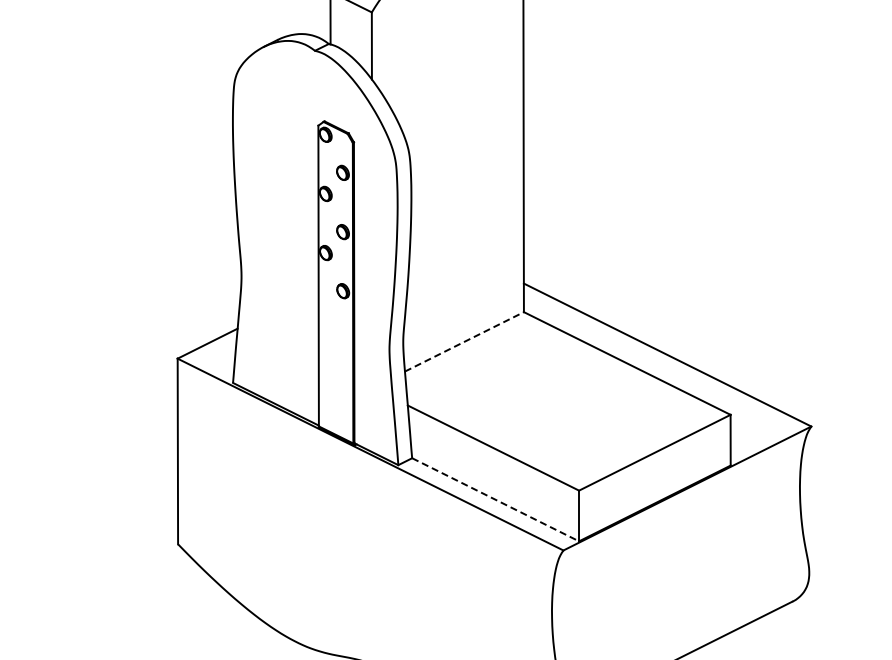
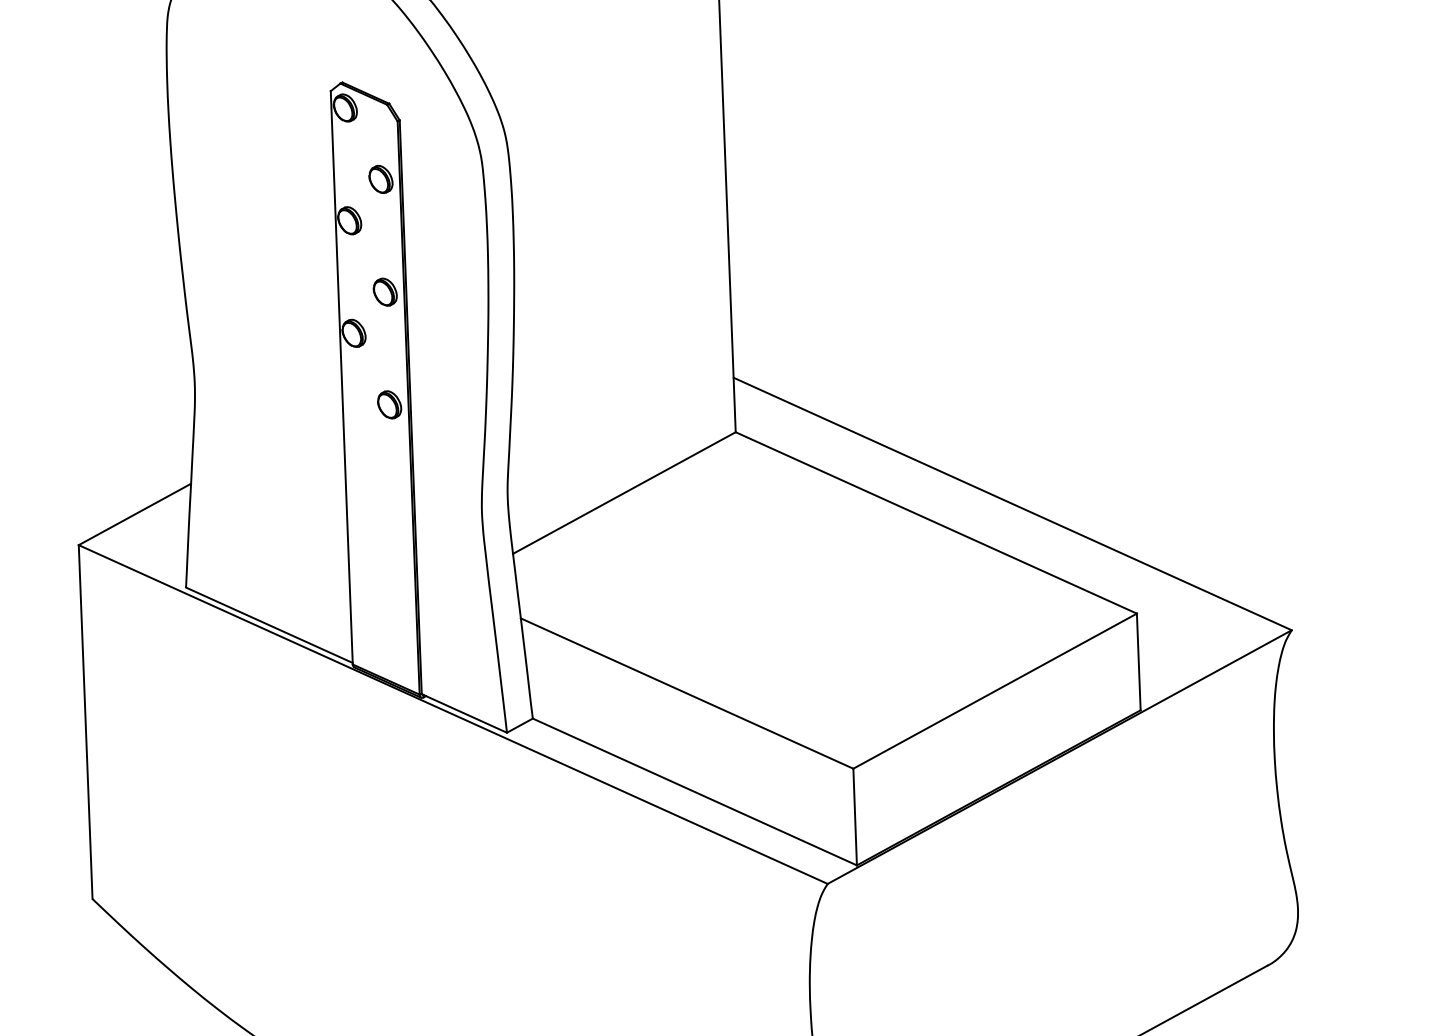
line: (464, 341) -> (624, 492), dashed -> solid
line: (496, 500) -> (696, 793), dashed -> solid

